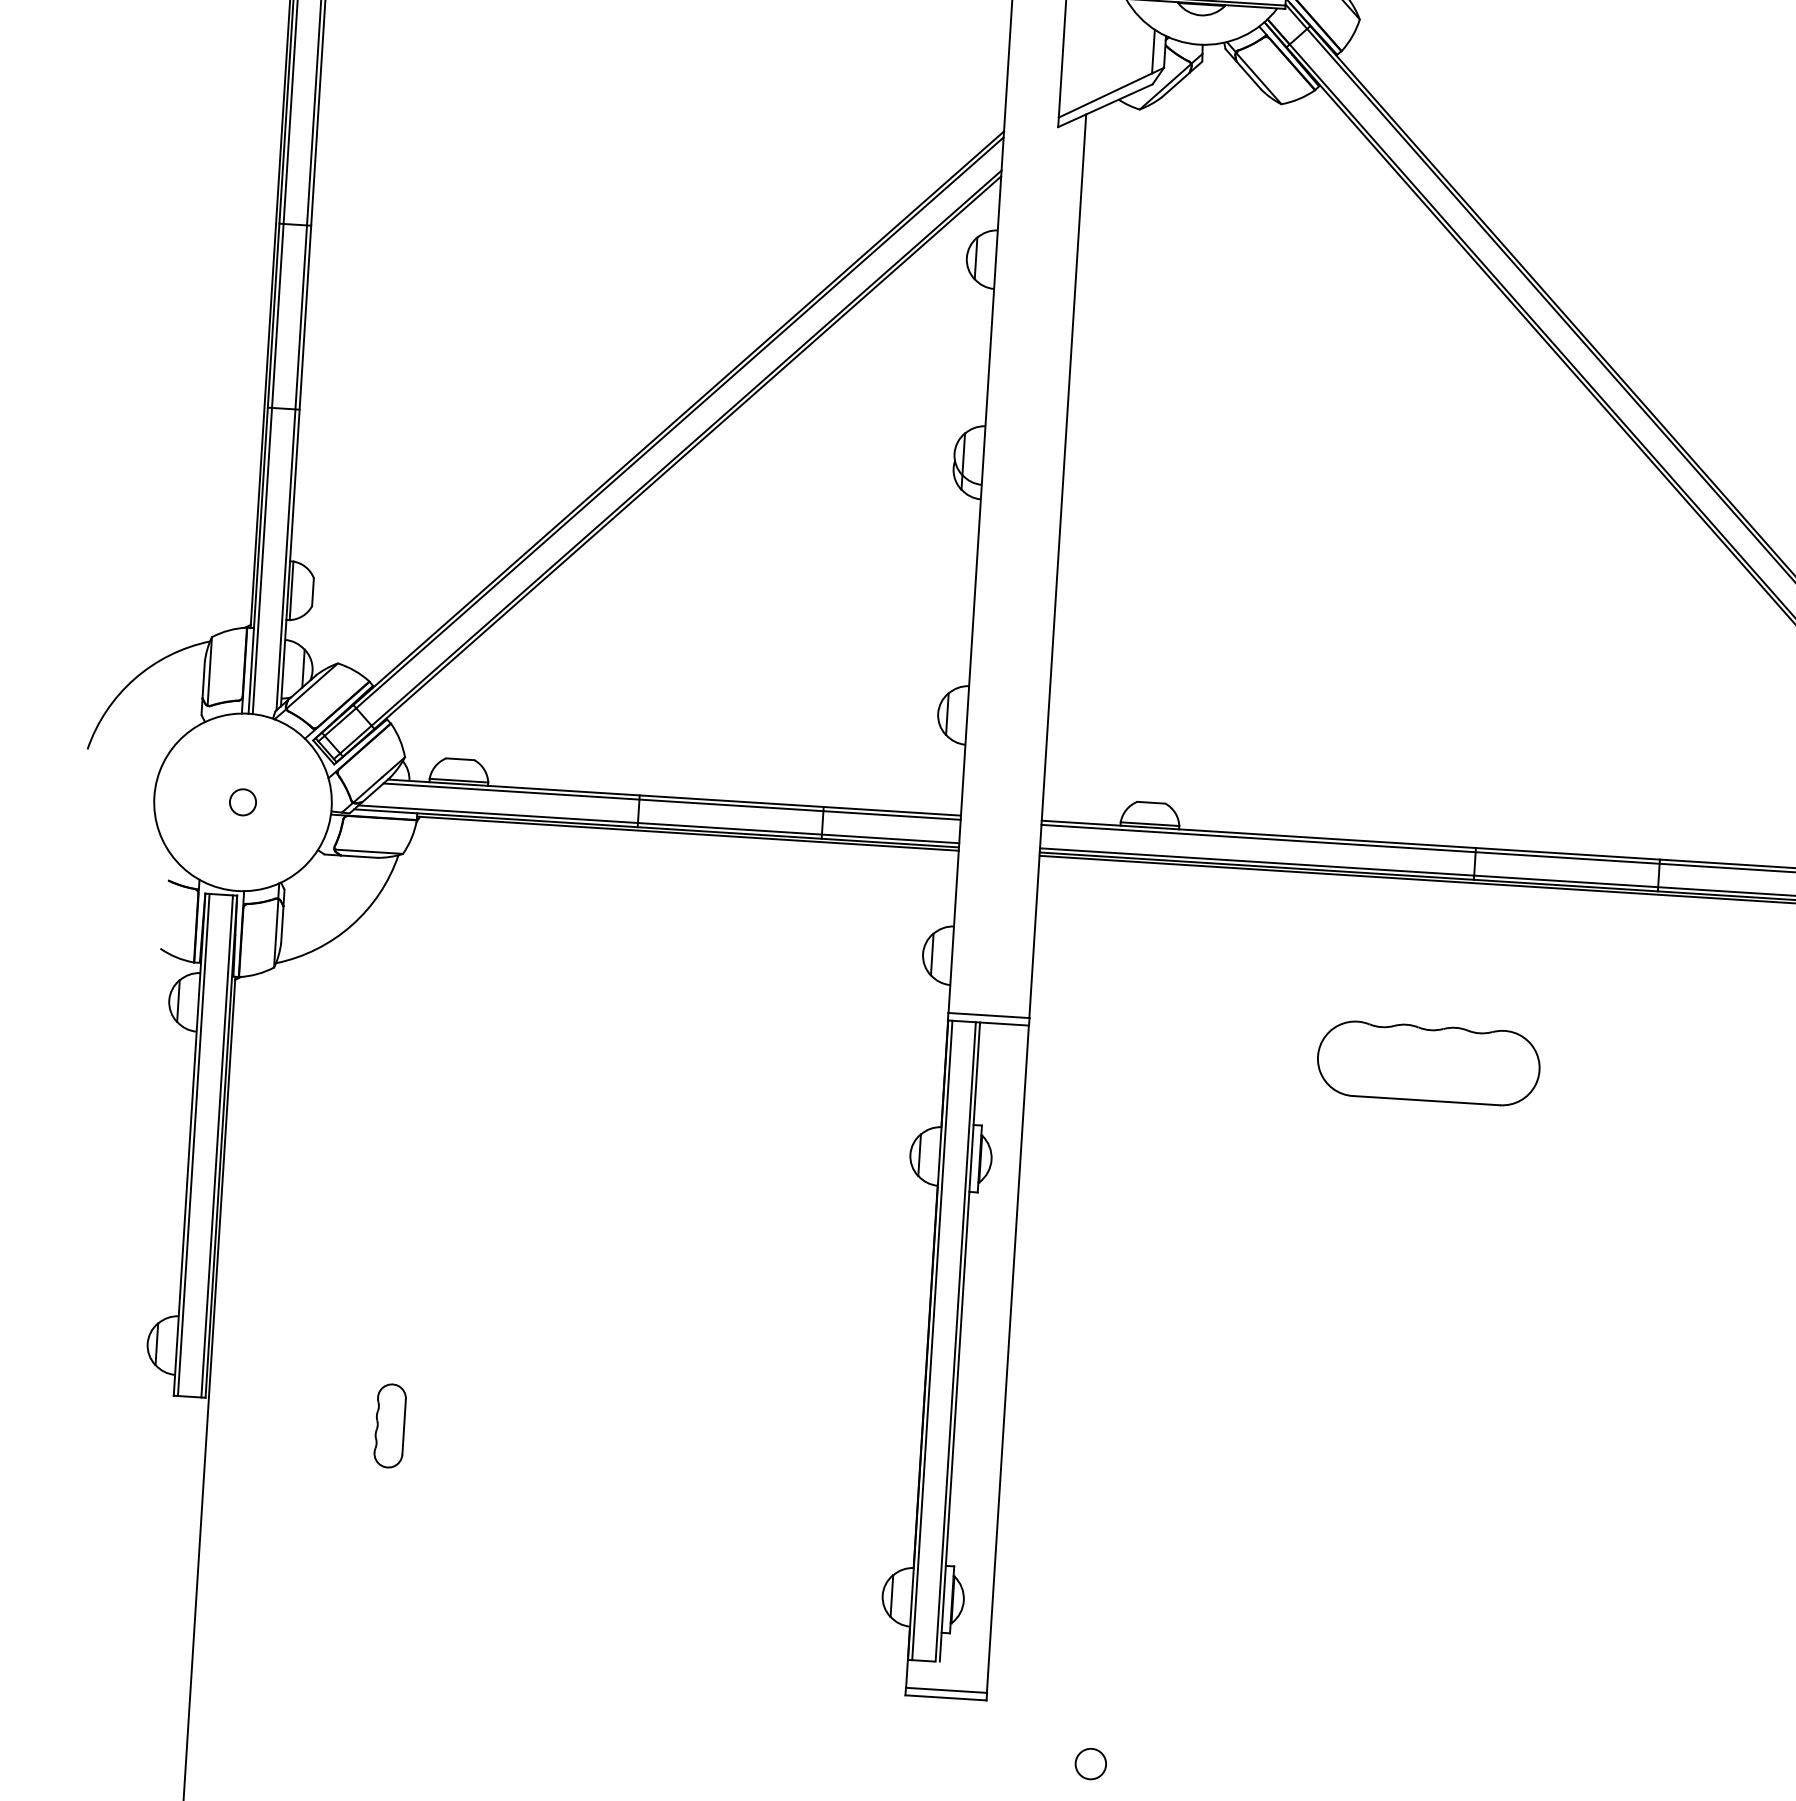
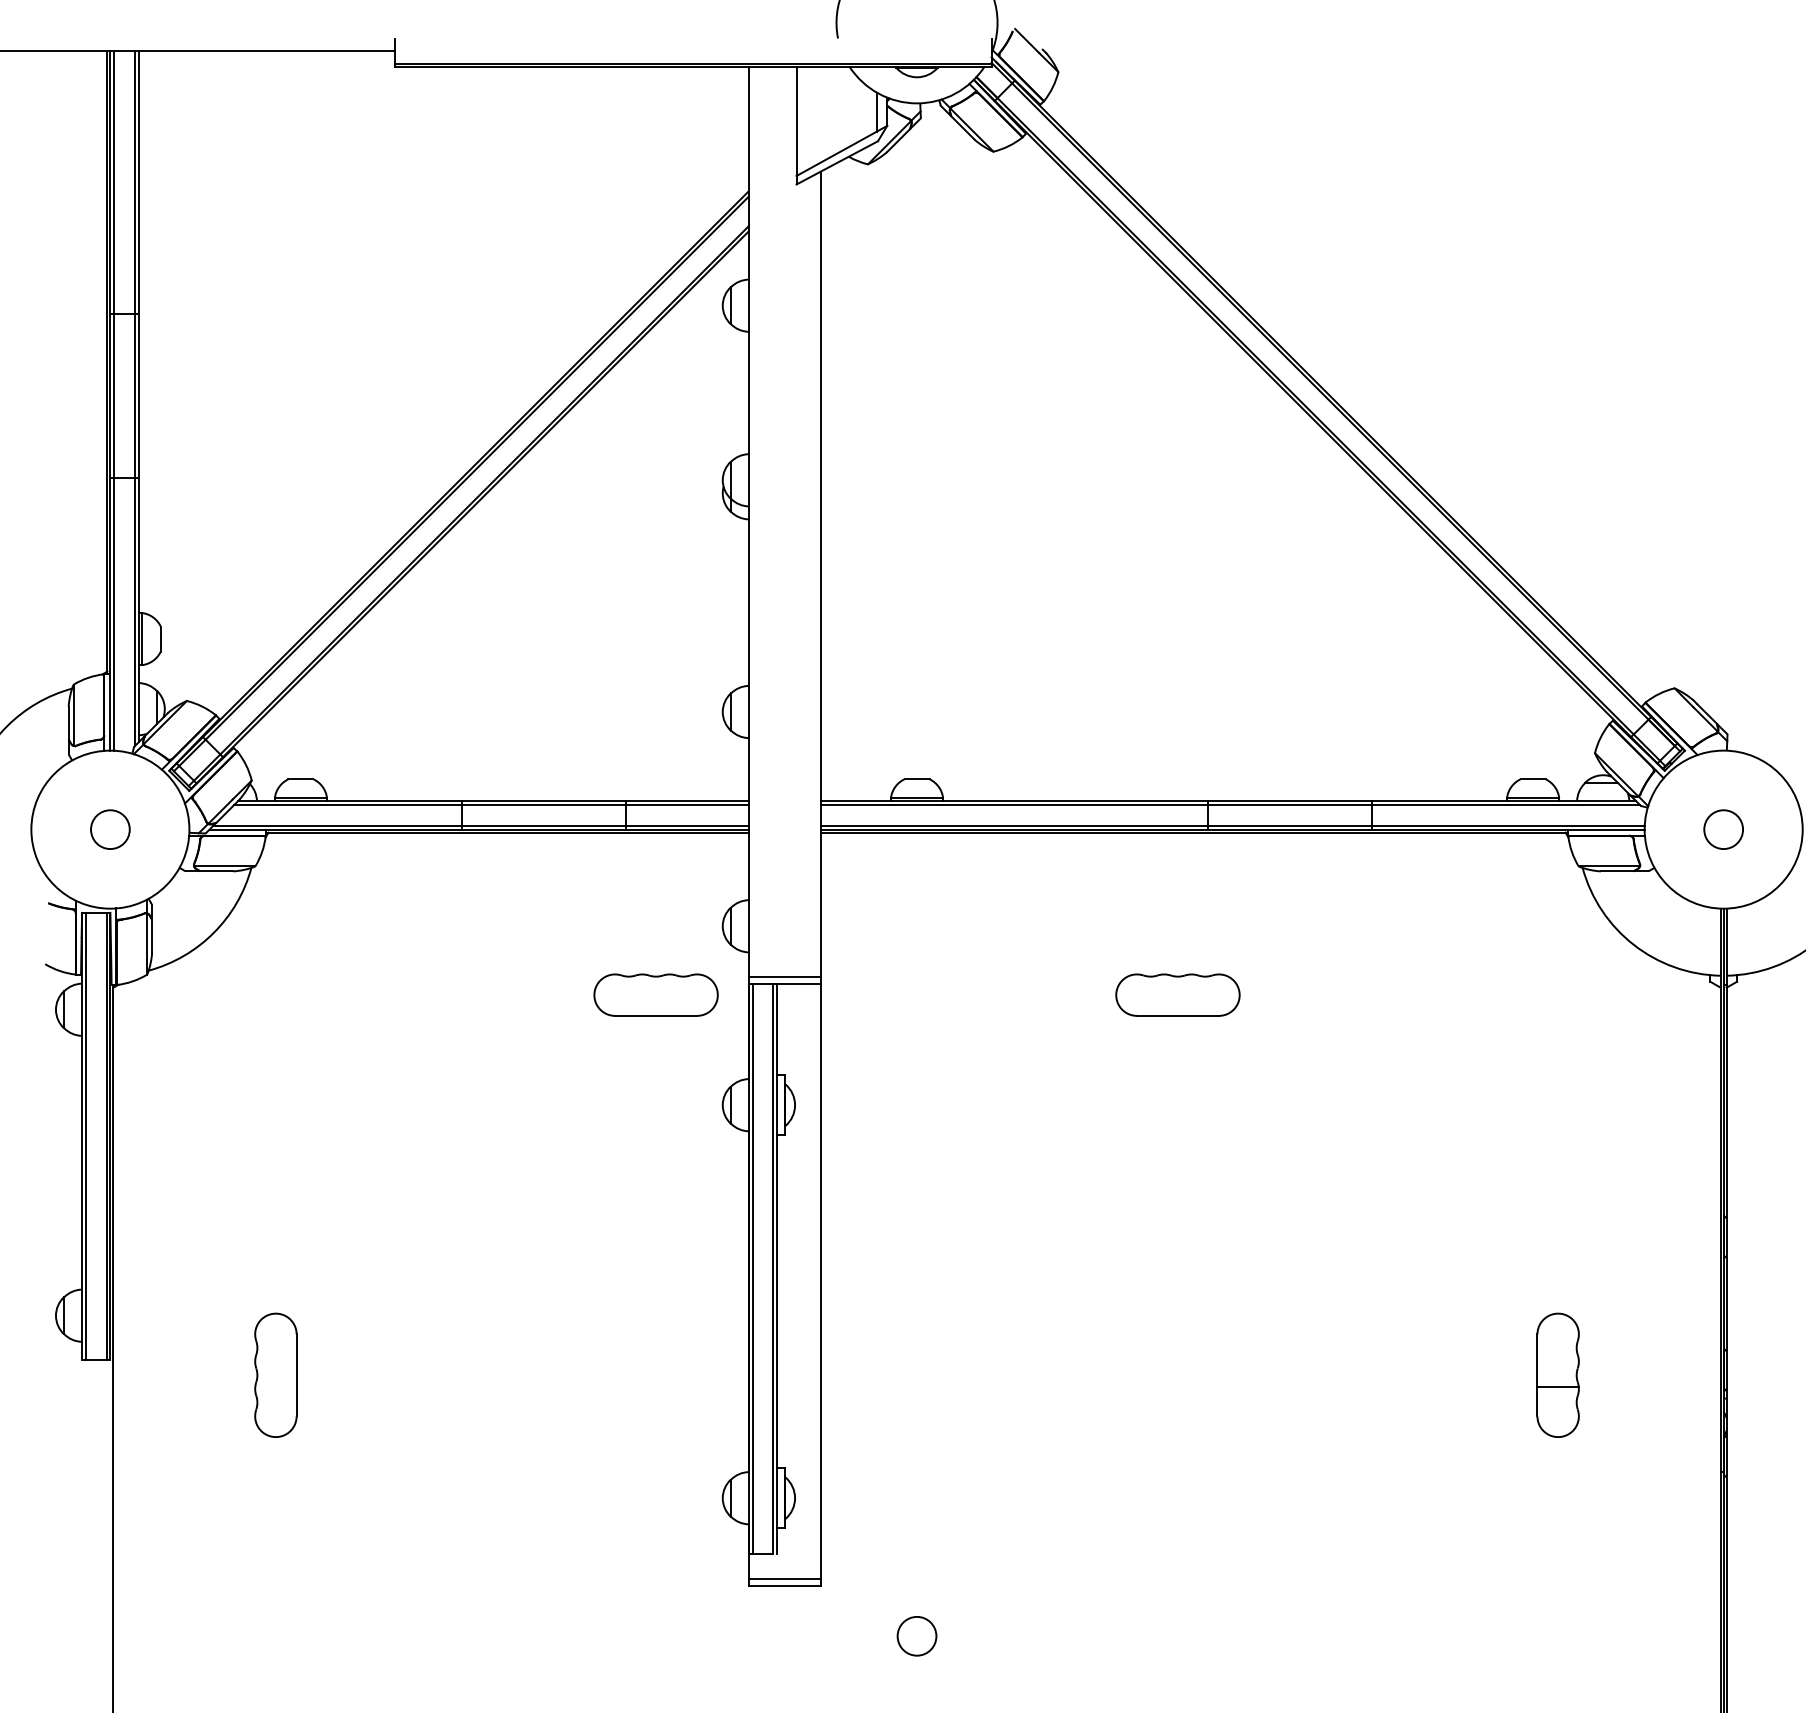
circle: (243, 802) -> (110, 829), size x1.67
part: (842, 1025) -> (655, 994), added
part: (1428, 1062) -> (1177, 994), size x0.62
part: (389, 1425) -> (275, 1374), size x1.67
circle: (1090, 1763) -> (916, 1635), size x1.43

